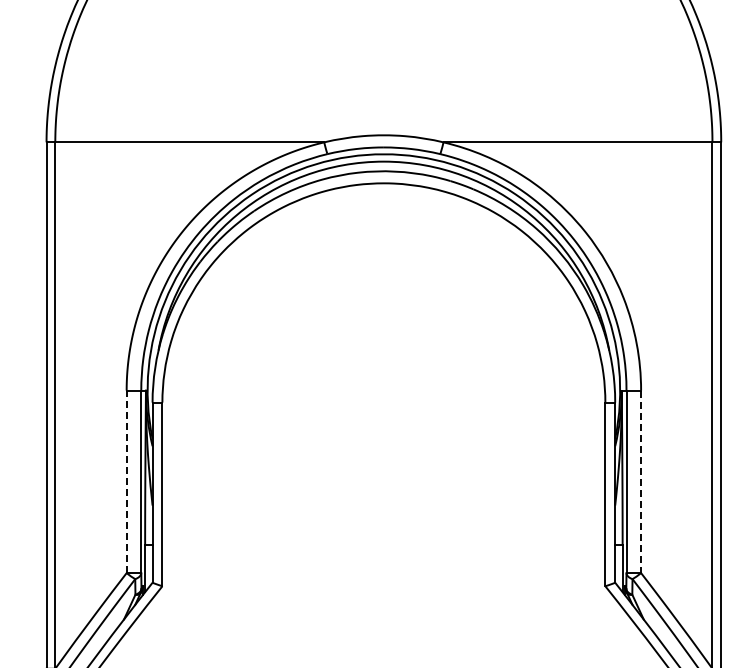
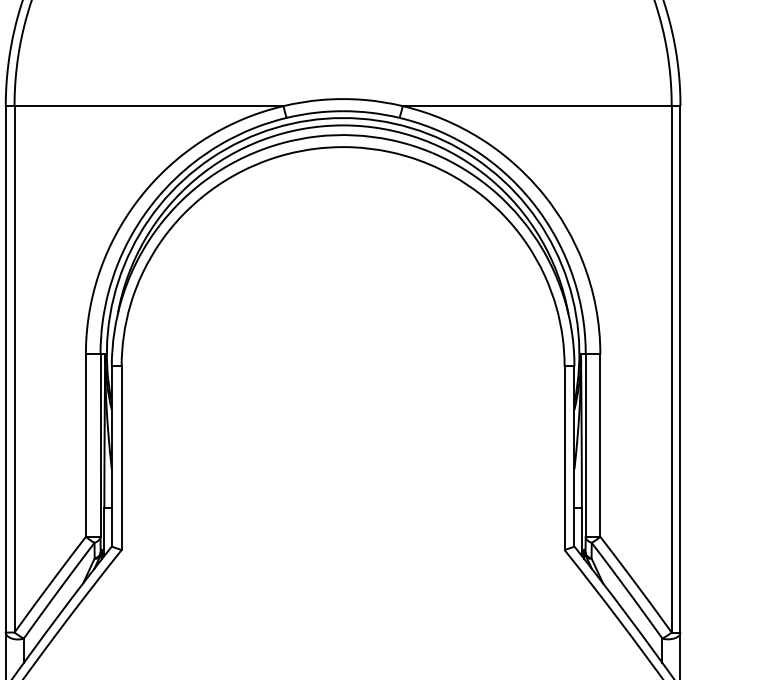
line: (126, 481) -> (85, 445), dashed -> solid
line: (641, 482) -> (600, 446), dashed -> solid

